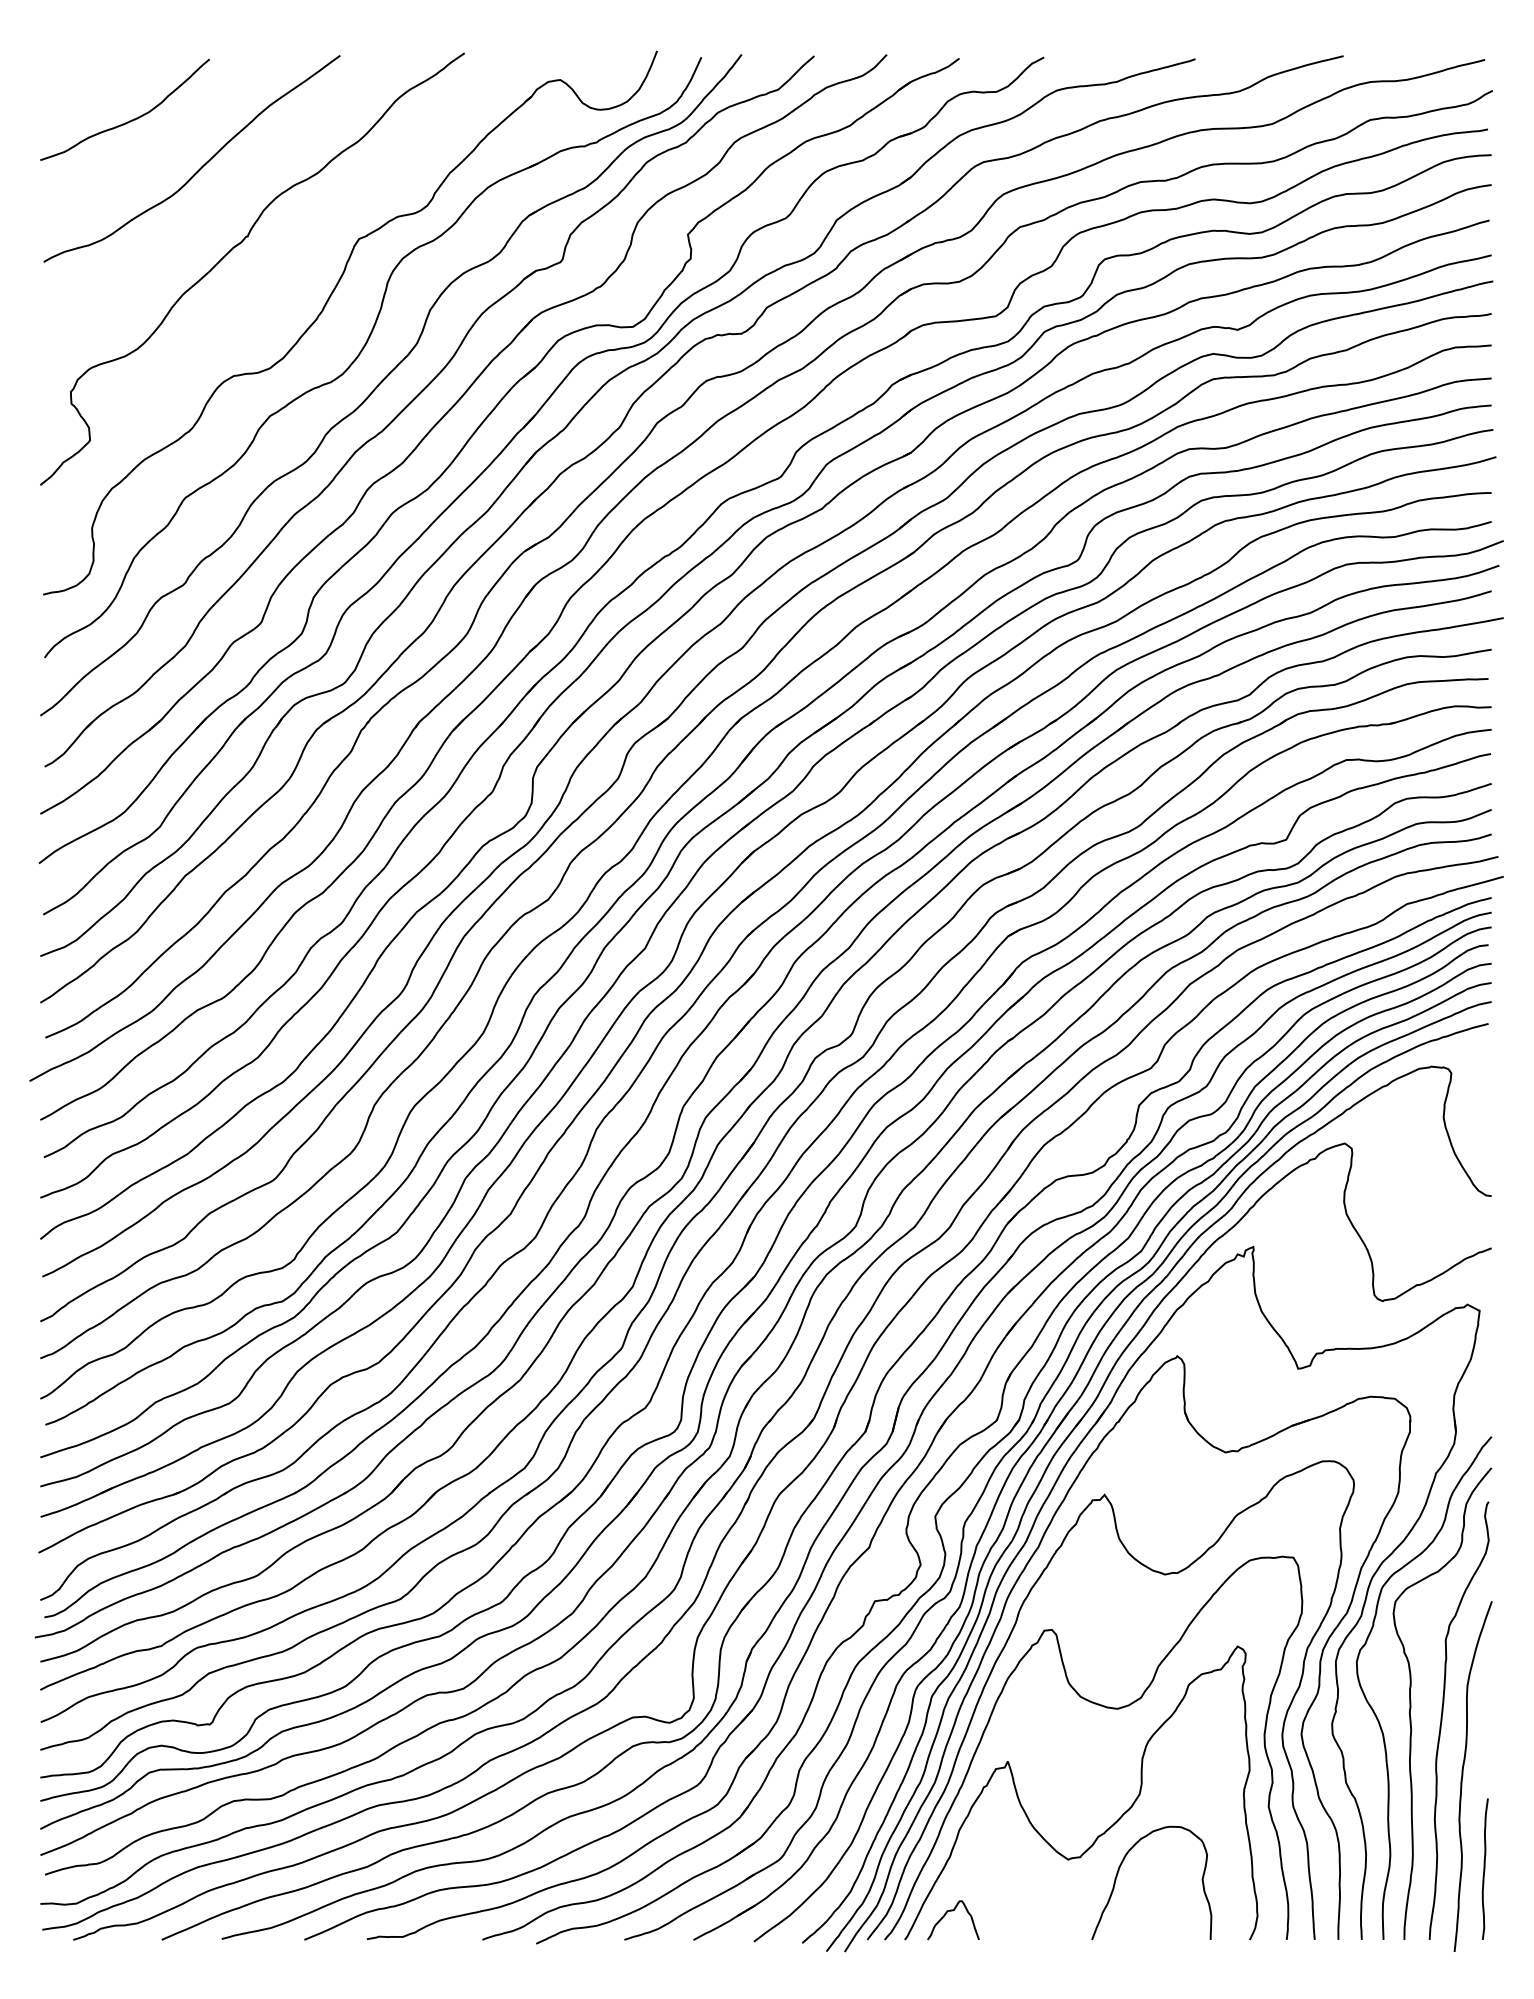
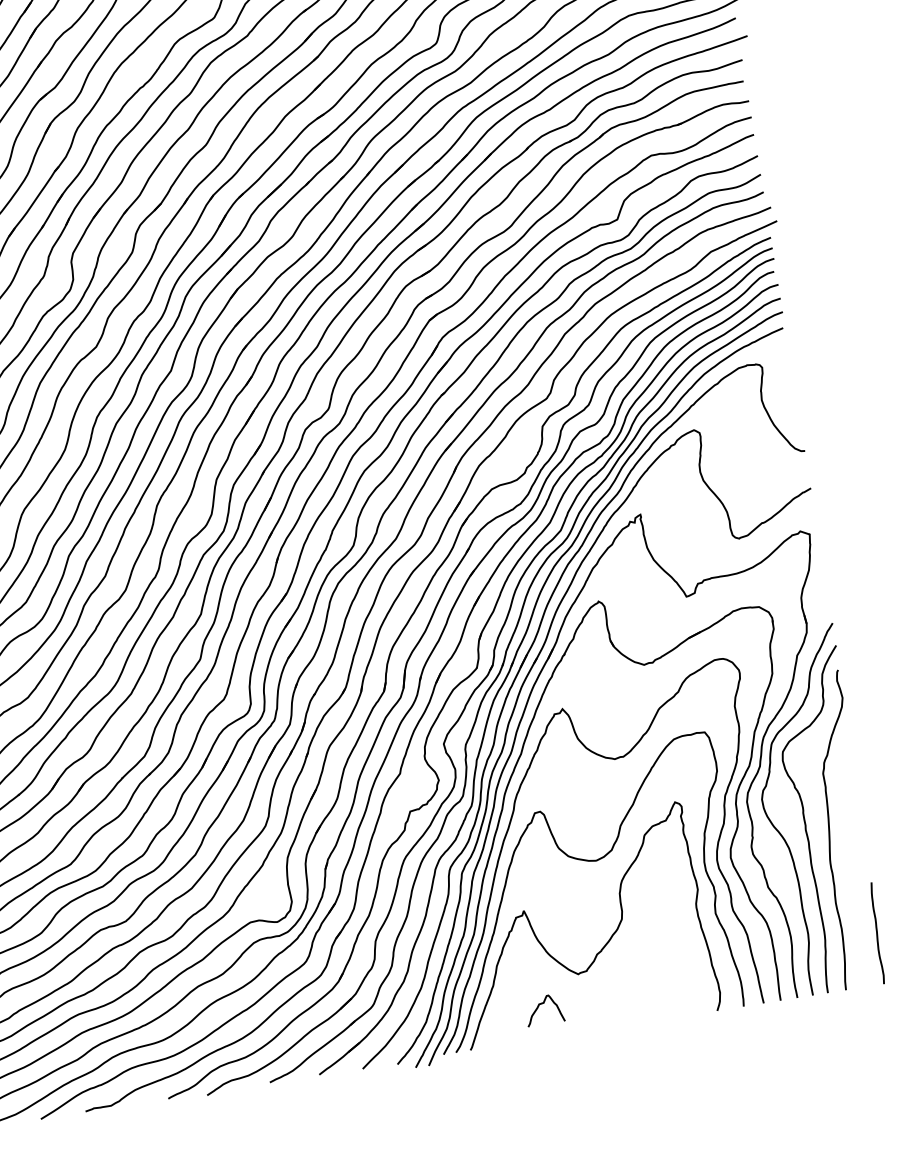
curve: (1463, 1776) -> (851, 869), removed
curve: (1119, 1870) -> (616, 976), removed
curve: (953, 1911) -> (543, 1003), moved

